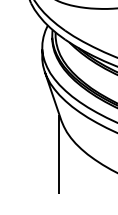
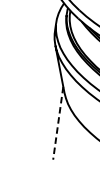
line: (59, 154) -> (58, 123), solid -> dashed

